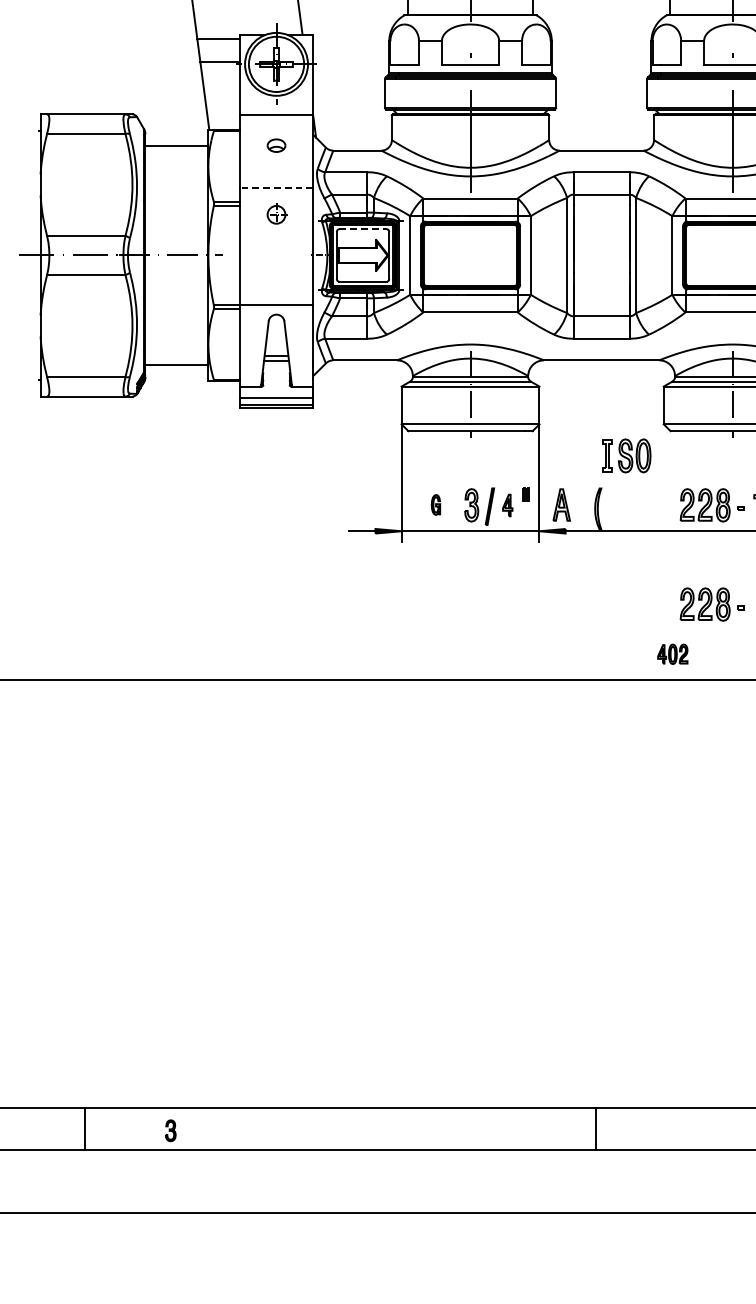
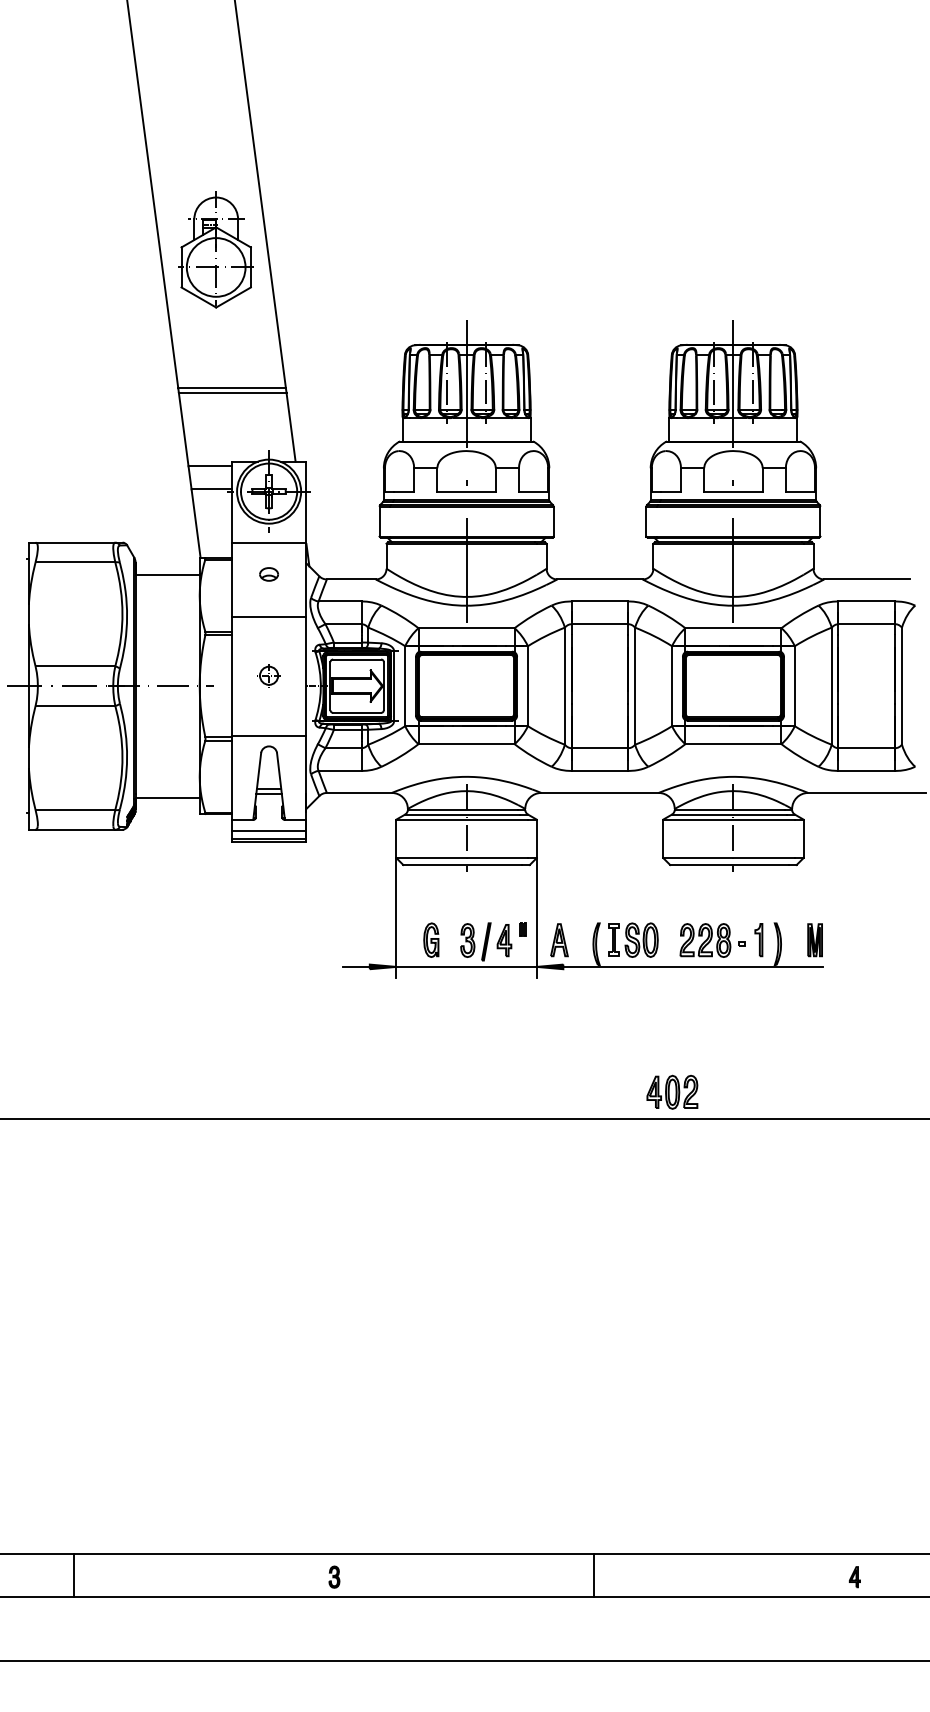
line: (275, 188) -> (268, 617), dashed -> solid
part: (275, 214) -> (268, 675), moved
line: (363, 229) -> (357, 659), dashed -> solid
part: (626, 455) -> (633, 939), moved
part: (436, 504) -> (431, 939), size x1.67
part: (507, 505) -> (504, 940), size x1.43
part: (712, 604) -> (712, 1041), removed
part: (672, 653) -> (672, 1091), size x1.67
part: (170, 1130) -> (334, 1576), moved

